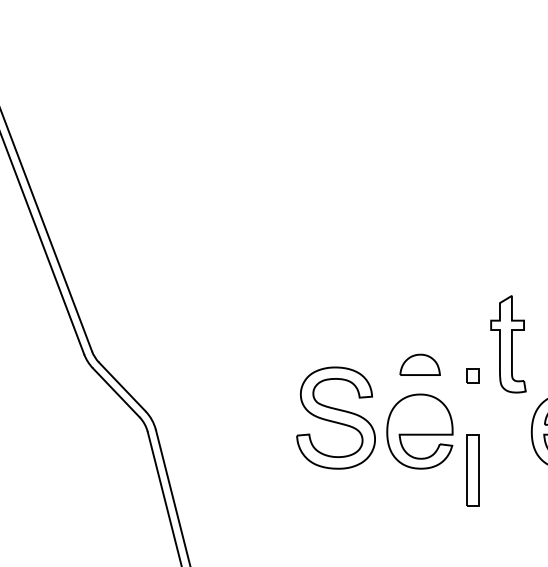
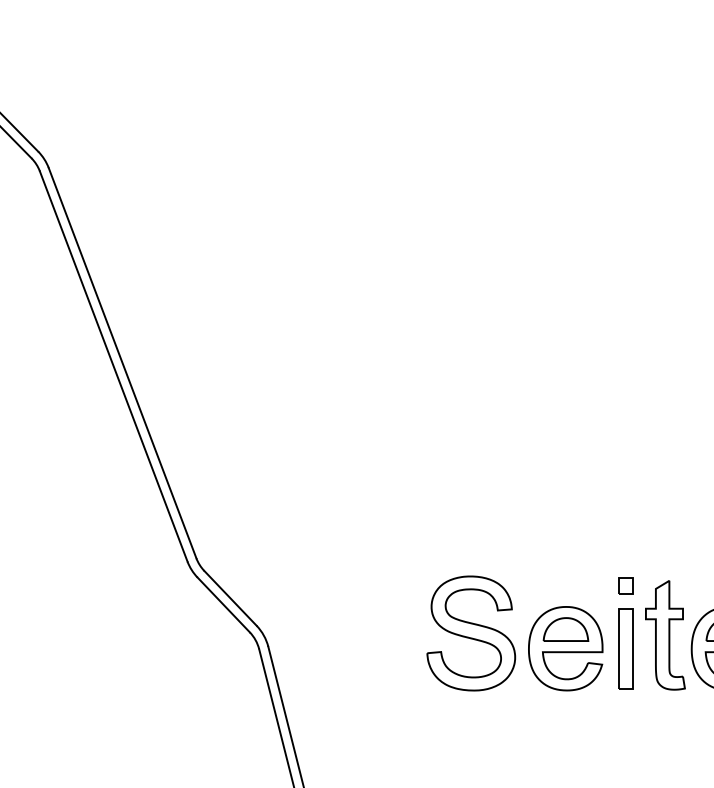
part: (508, 344) -> (665, 635), moved
part: (419, 364) -> (565, 629), moved
part: (473, 470) -> (625, 648), moved

